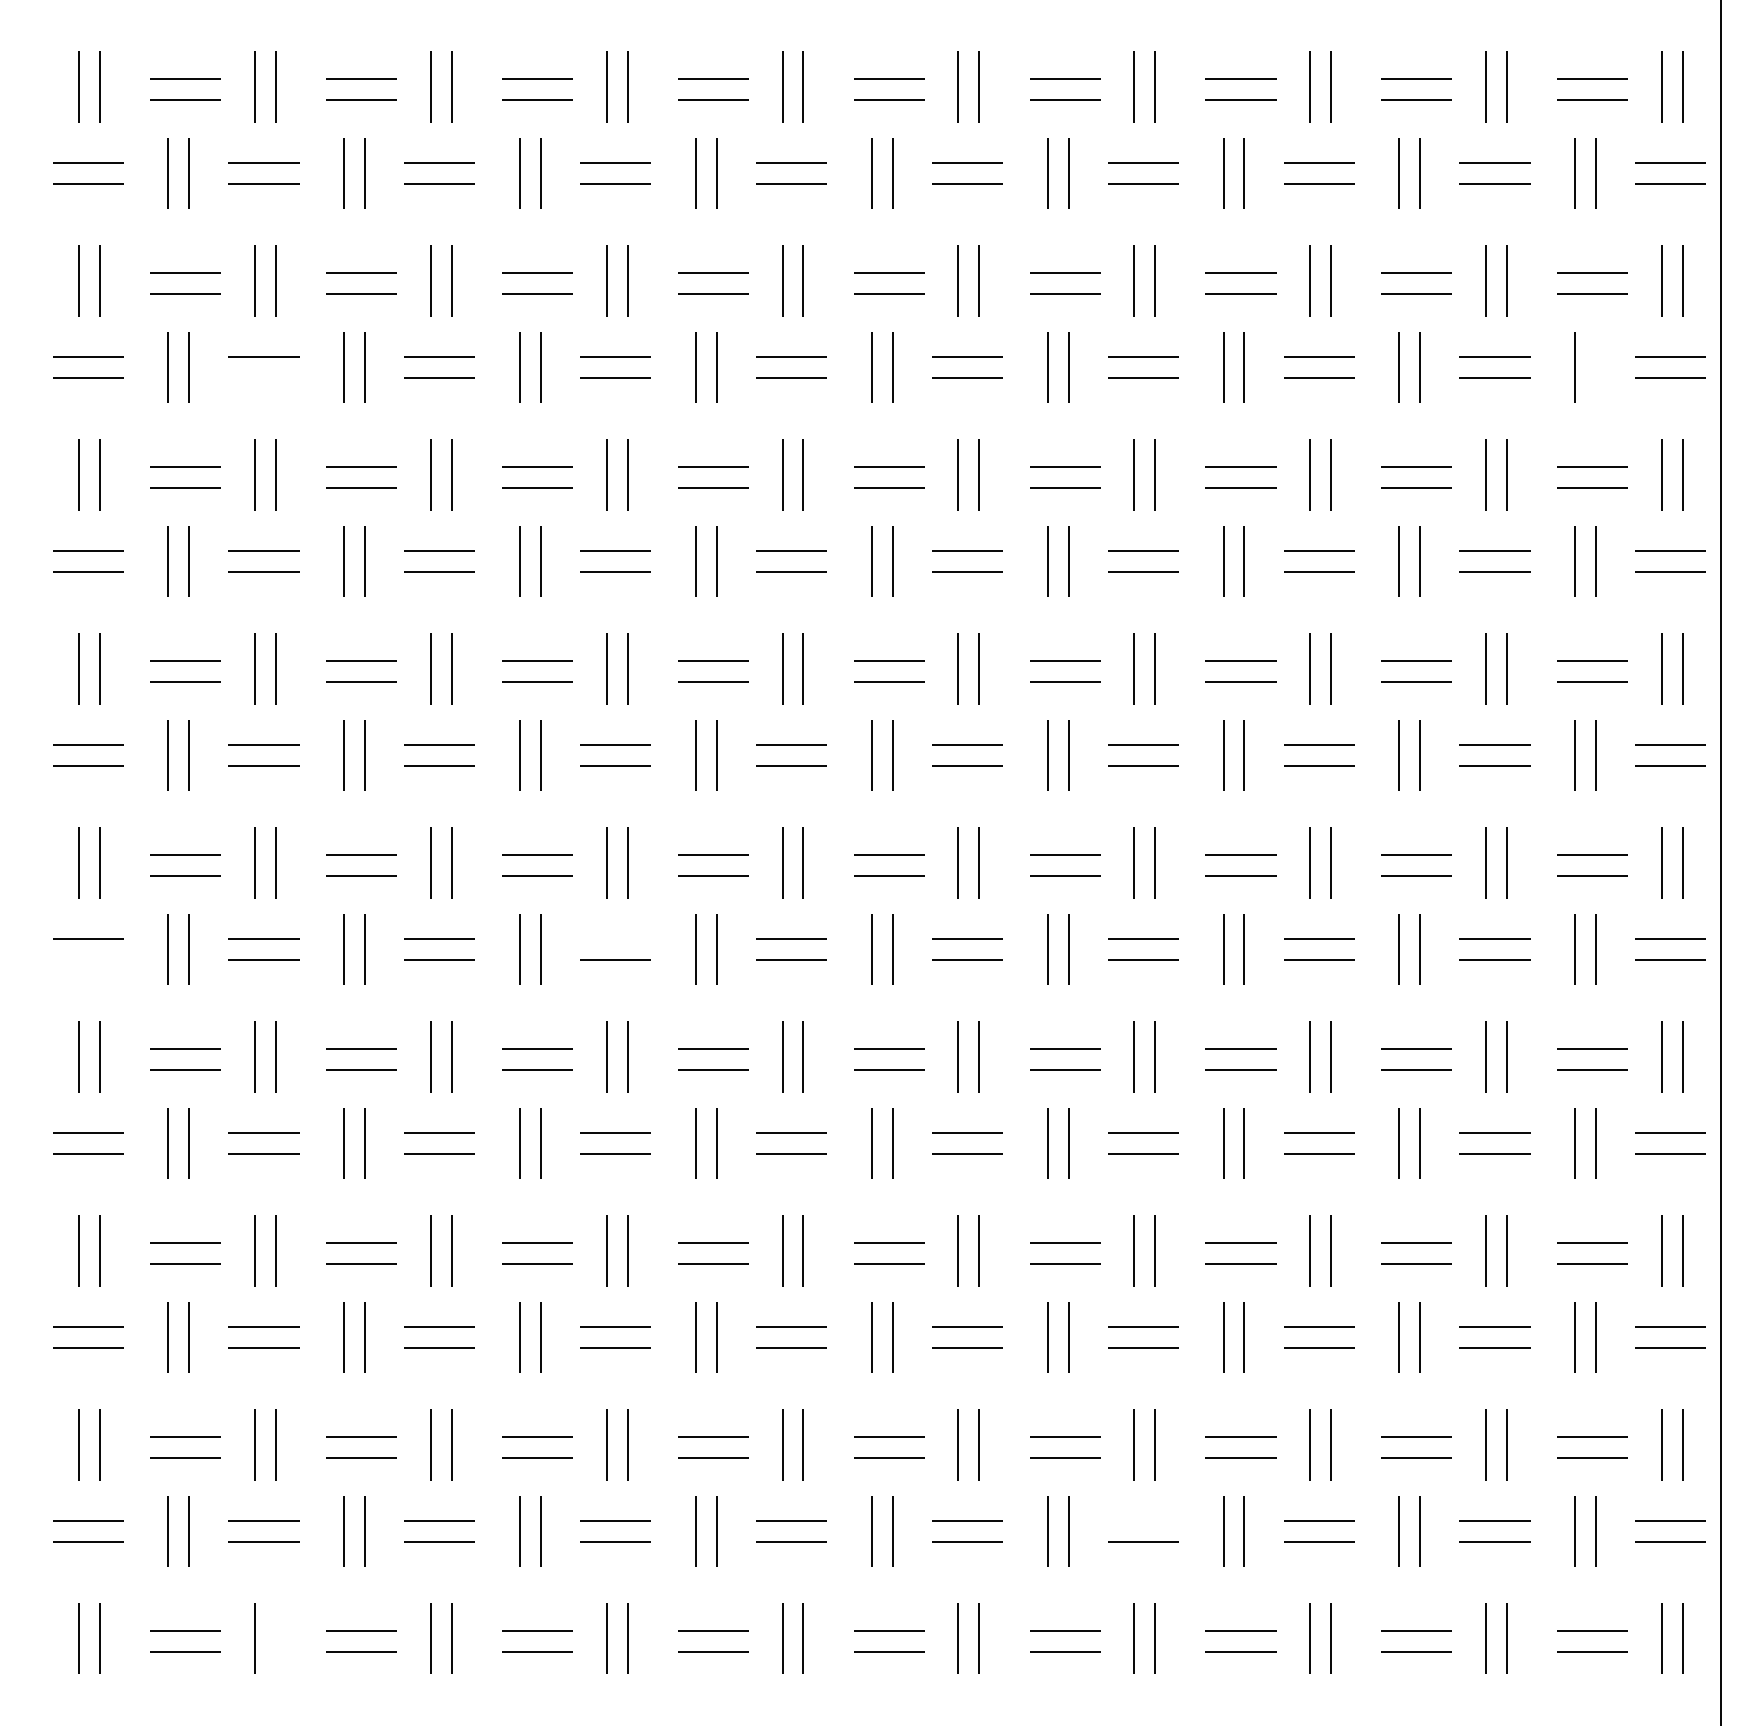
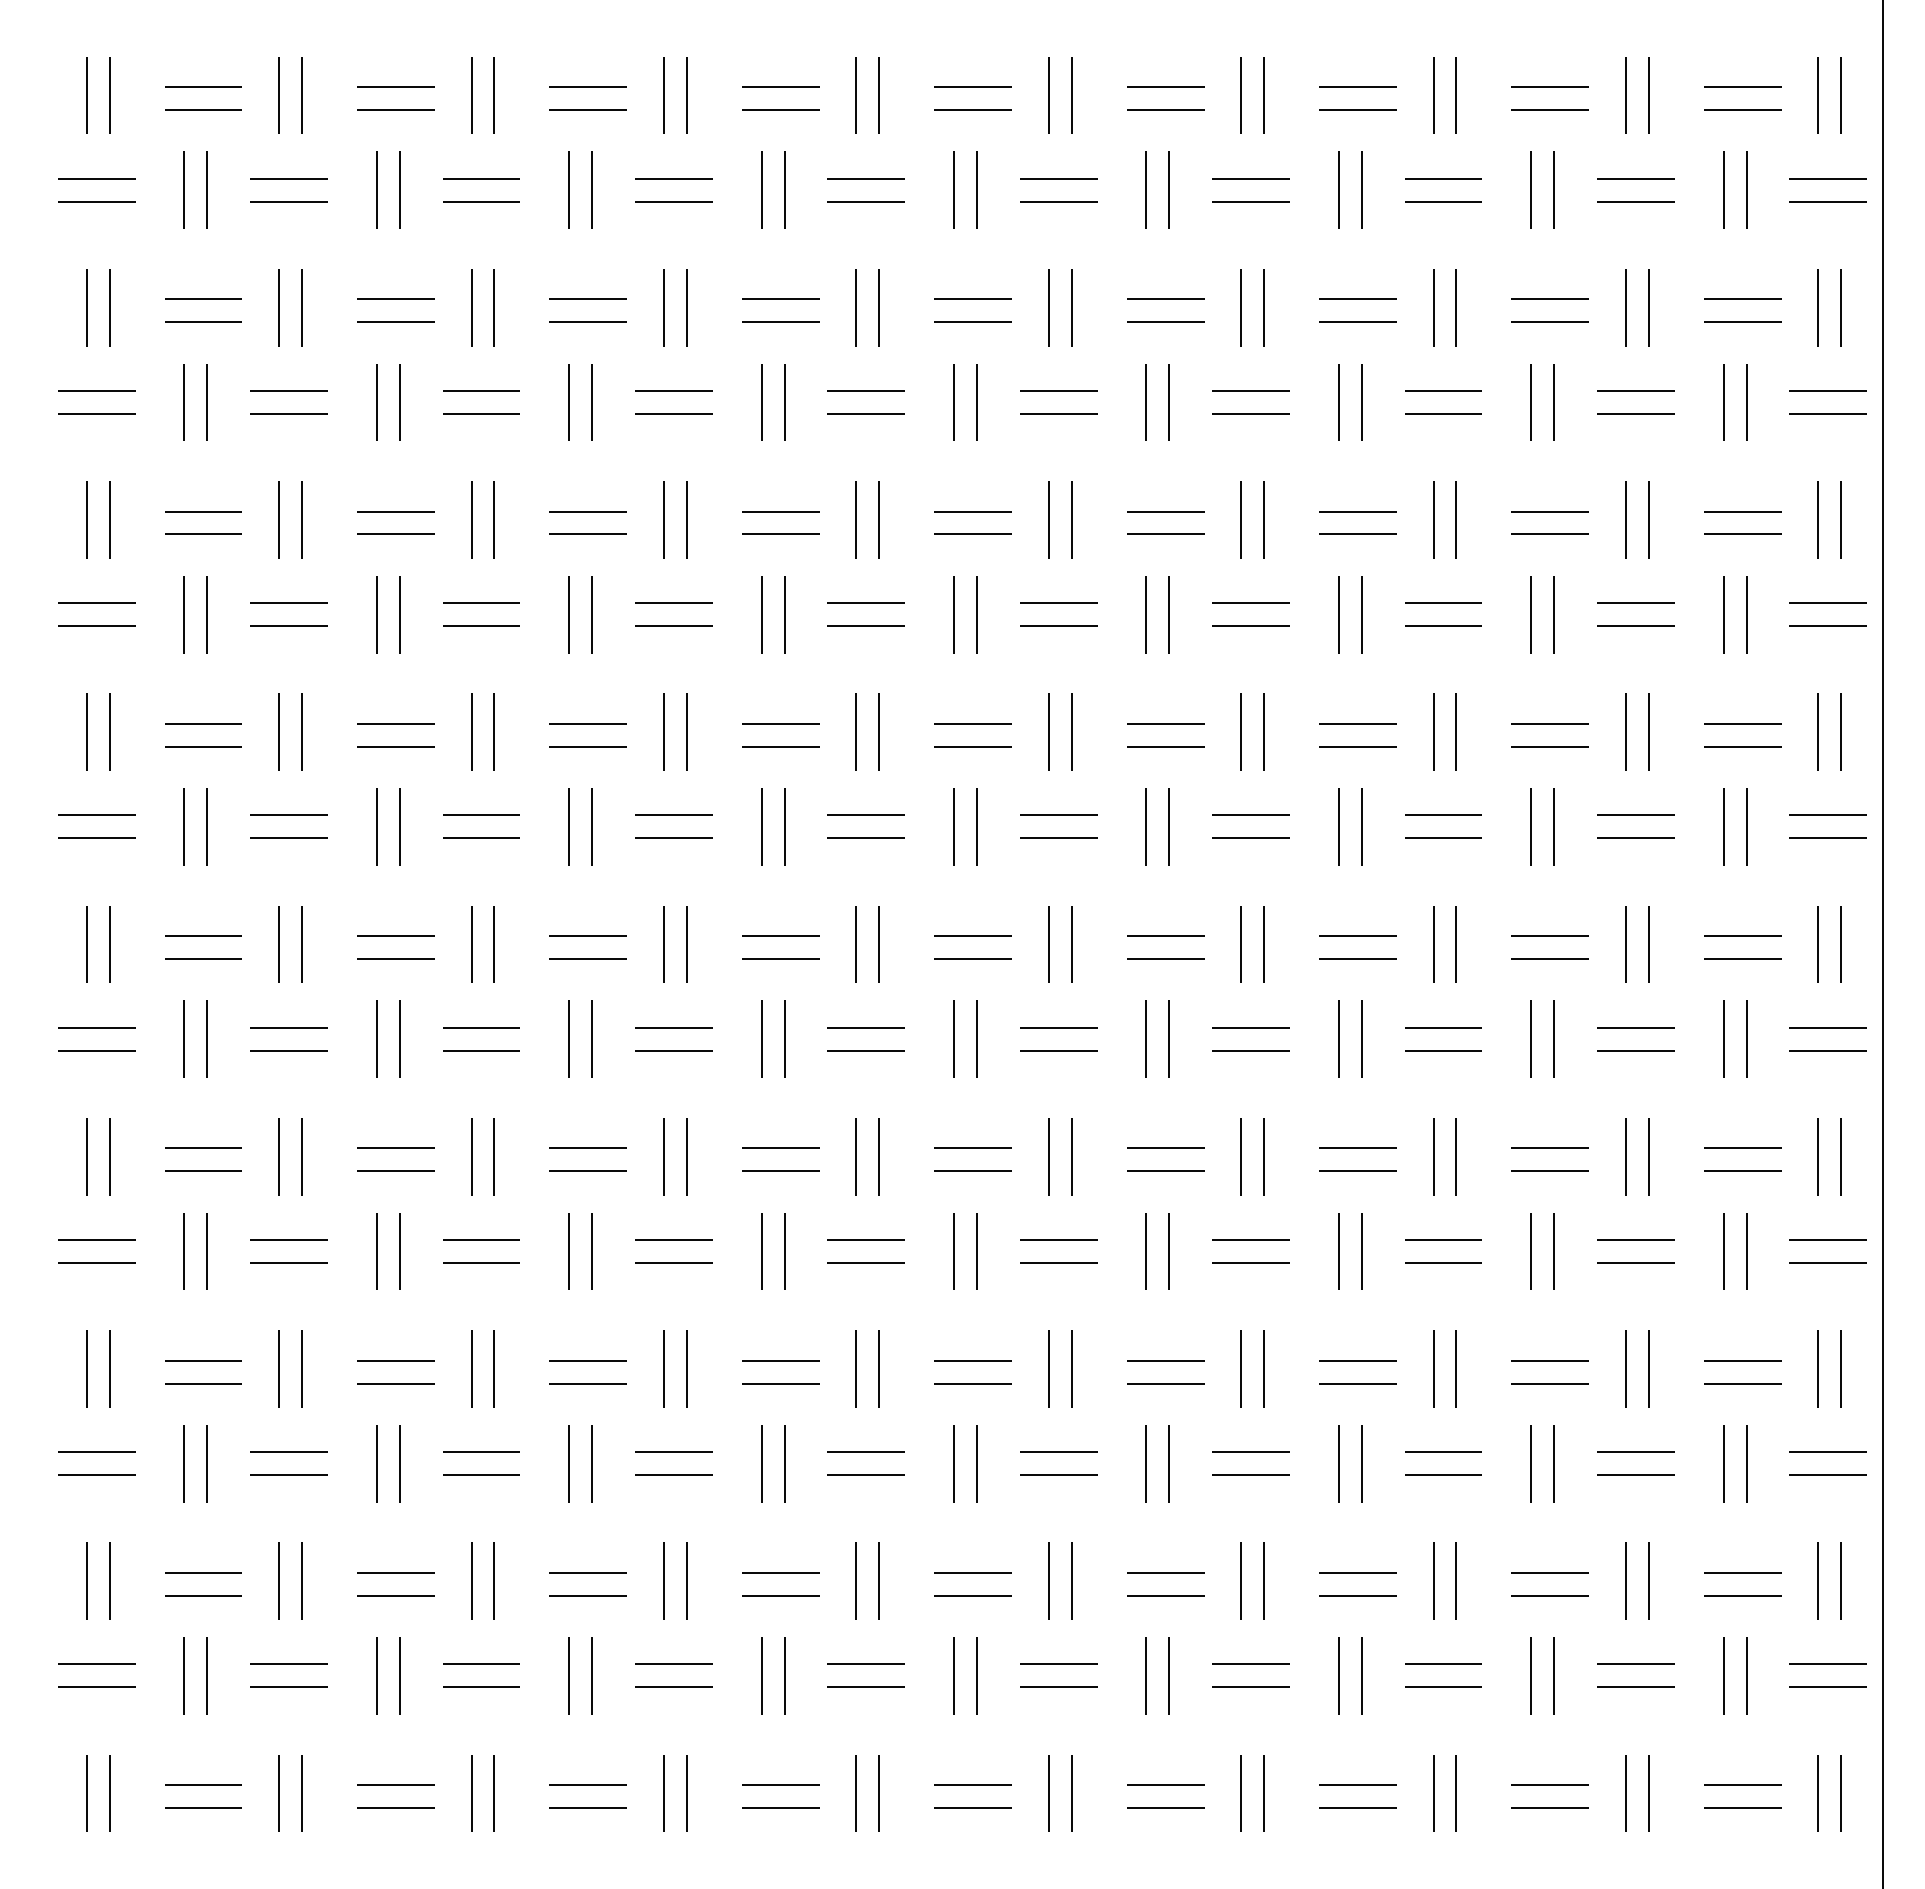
line: (1595, 367) -> (1746, 402), added
line: (263, 377) -> (288, 413), added
line: (615, 938) -> (673, 1027), added
line: (88, 959) -> (96, 1050), added
line: (1142, 1520) -> (1250, 1663), added
line: (275, 1638) -> (301, 1793), added

